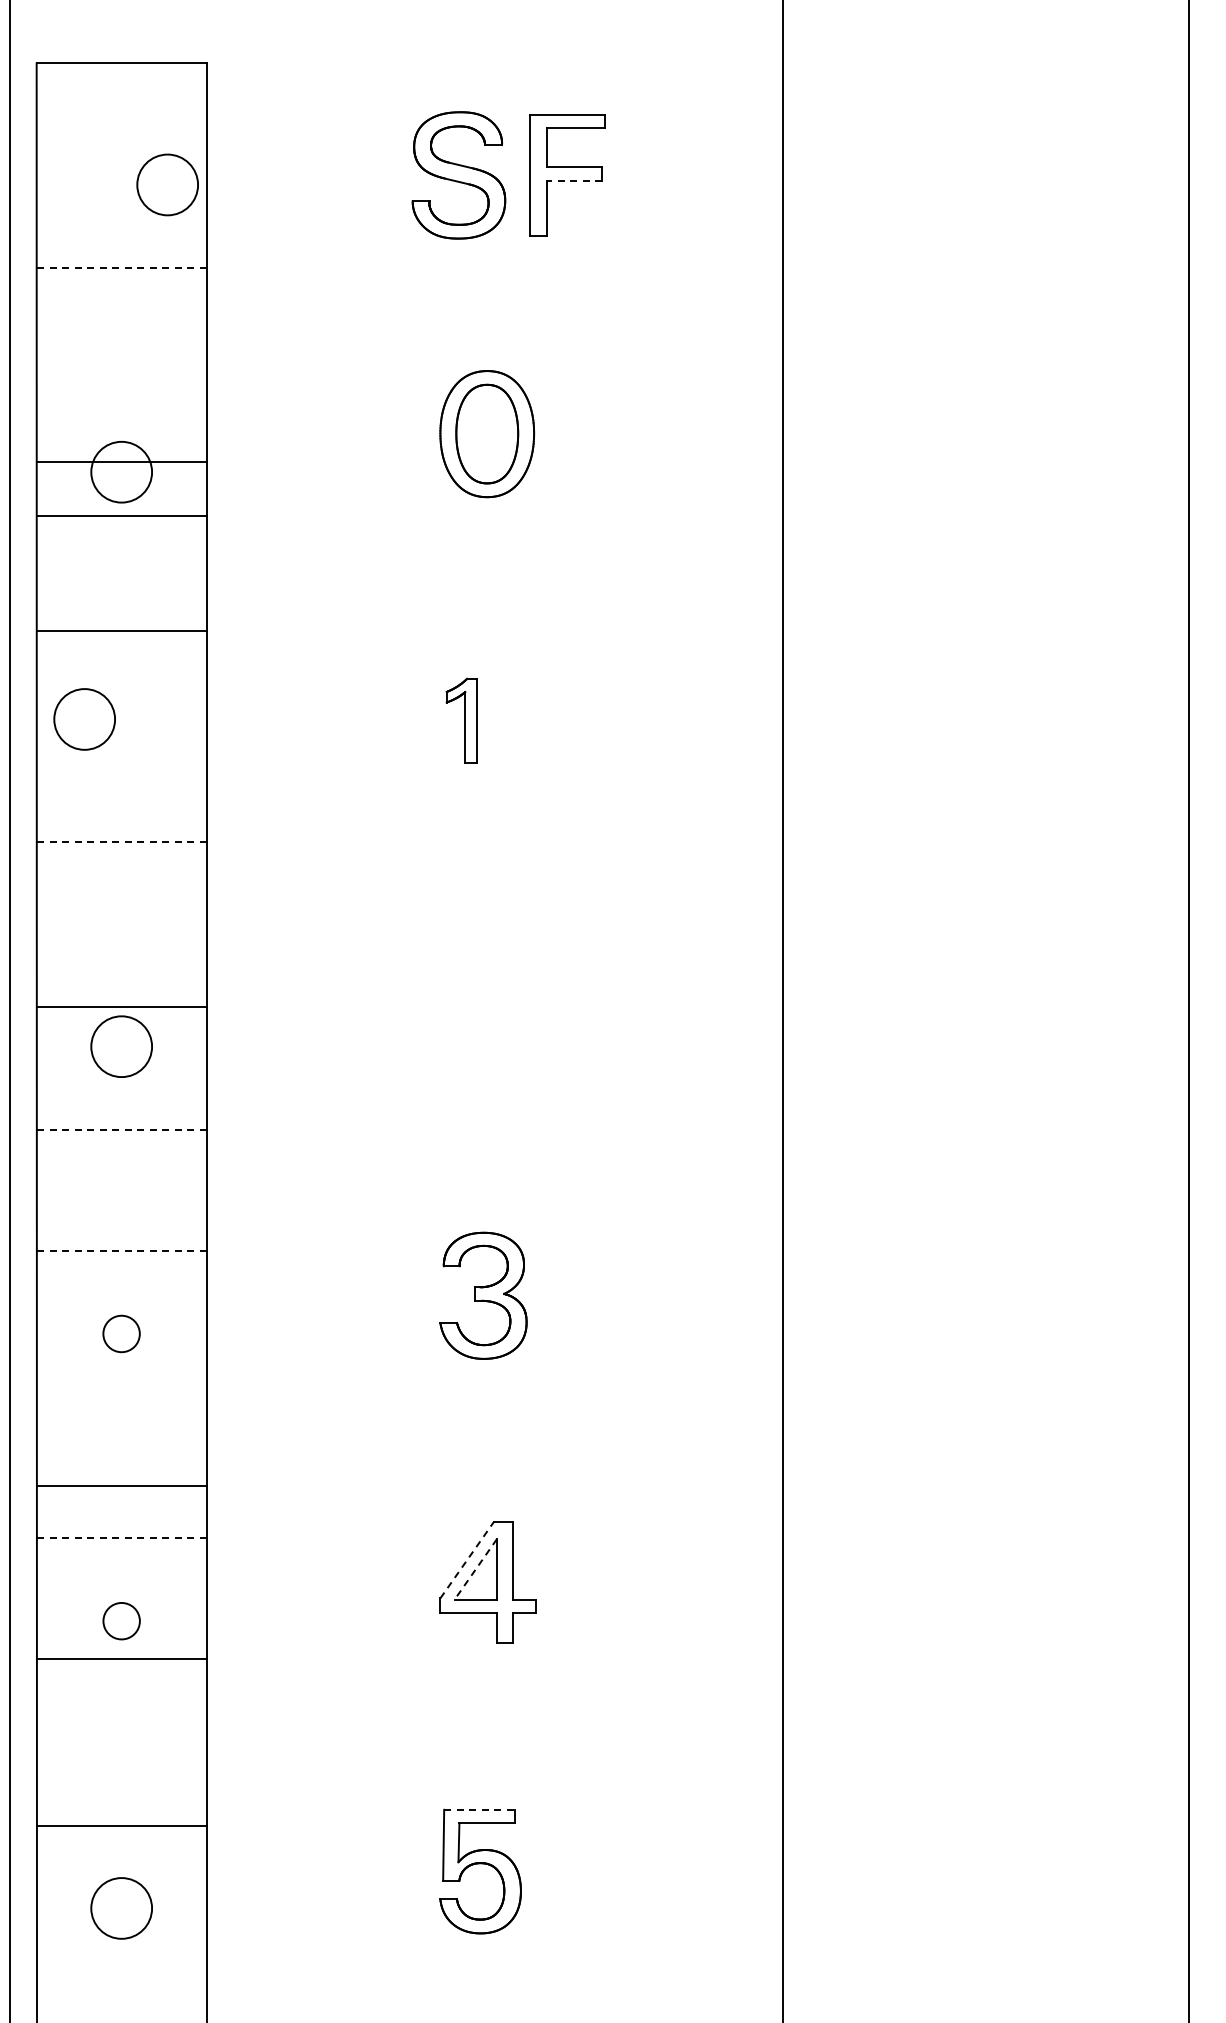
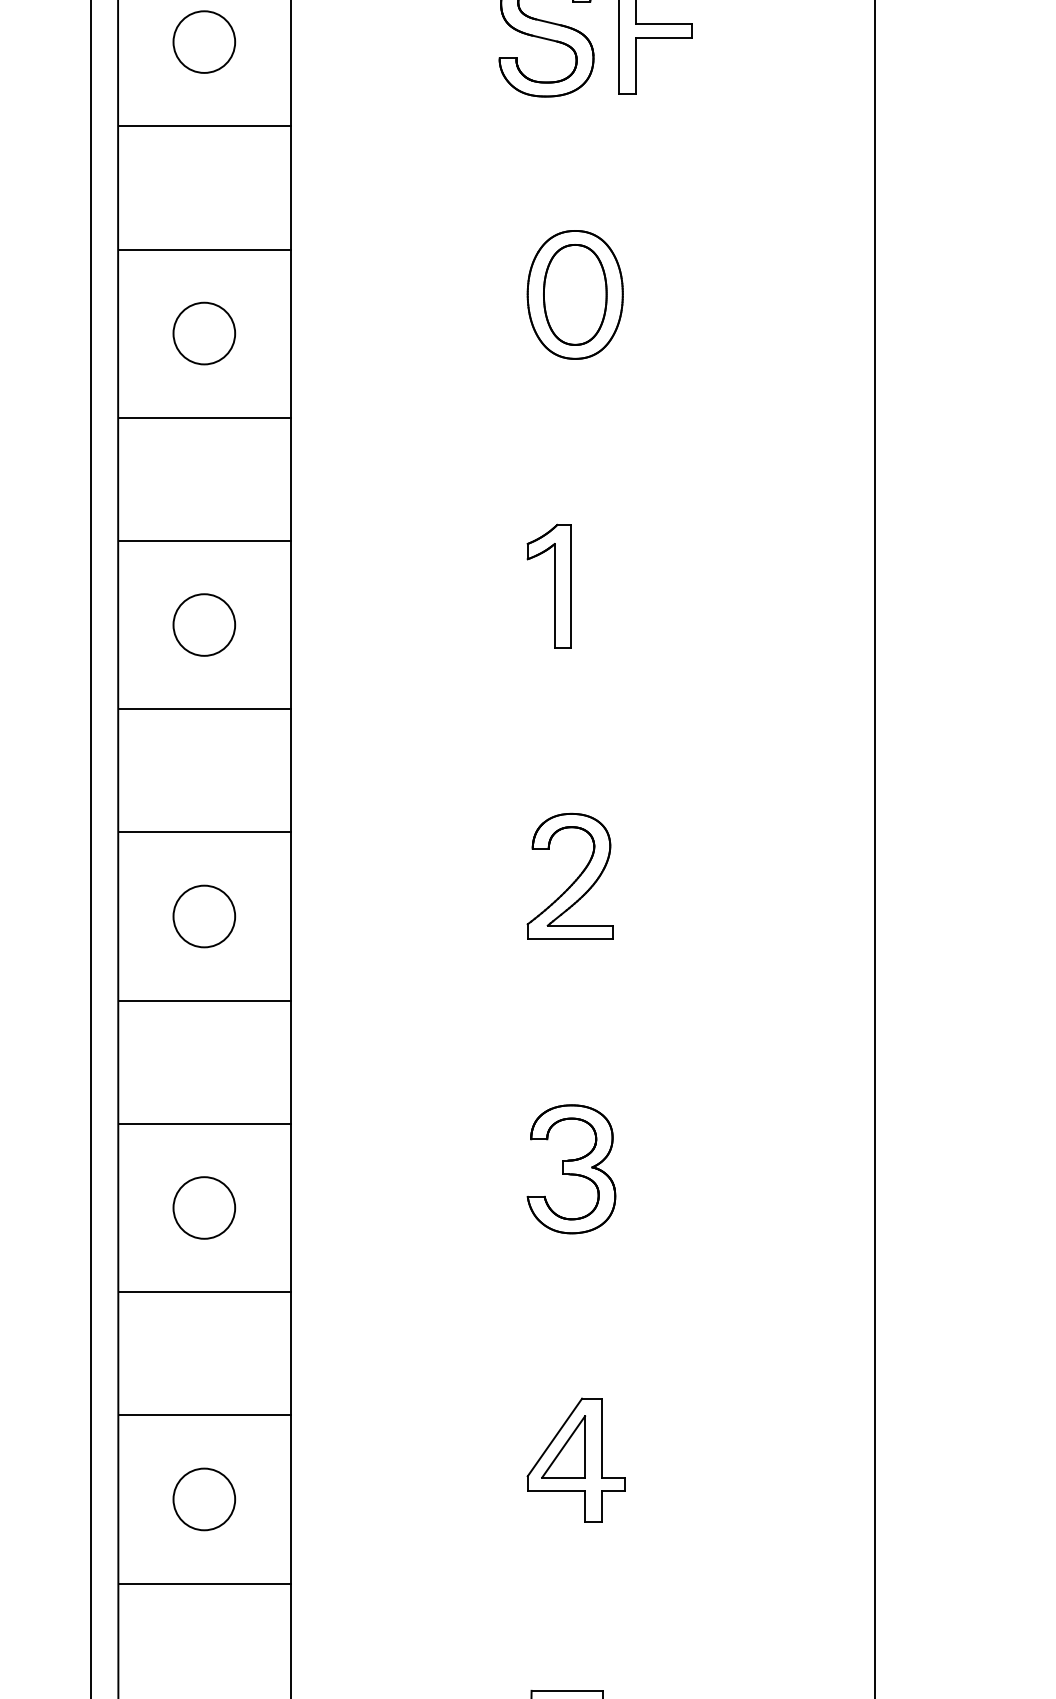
line: (574, 180) -> (663, 37), dashed -> solid
circle: (167, 184) -> (204, 41), moved
line: (122, 267) -> (205, 125), dashed -> solid
line: (122, 462) -> (205, 249), moved
line: (122, 516) -> (205, 418), moved
line: (122, 630) -> (205, 540), moved
circle: (84, 719) -> (204, 625), moved
part: (461, 720) -> (549, 585), size x1.43
line: (122, 842) -> (205, 709), dashed -> solid
line: (122, 1006) -> (205, 832), moved
part: (486, 1011) -> (574, 880), added
line: (122, 1129) -> (205, 1000), dashed -> solid
line: (122, 1251) -> (205, 1124), dashed -> solid
circle: (121, 1333) -> (204, 1207), size x1.67
line: (122, 1485) -> (205, 1291), moved
line: (122, 1538) -> (205, 1415), dashed -> solid
line: (467, 1560) -> (555, 1437), dashed -> solid
line: (475, 1569) -> (563, 1446), dashed -> solid
circle: (121, 1620) -> (204, 1498), size x1.67
line: (122, 1659) -> (205, 1583), moved
line: (479, 1809) -> (567, 1690), dashed -> solid

